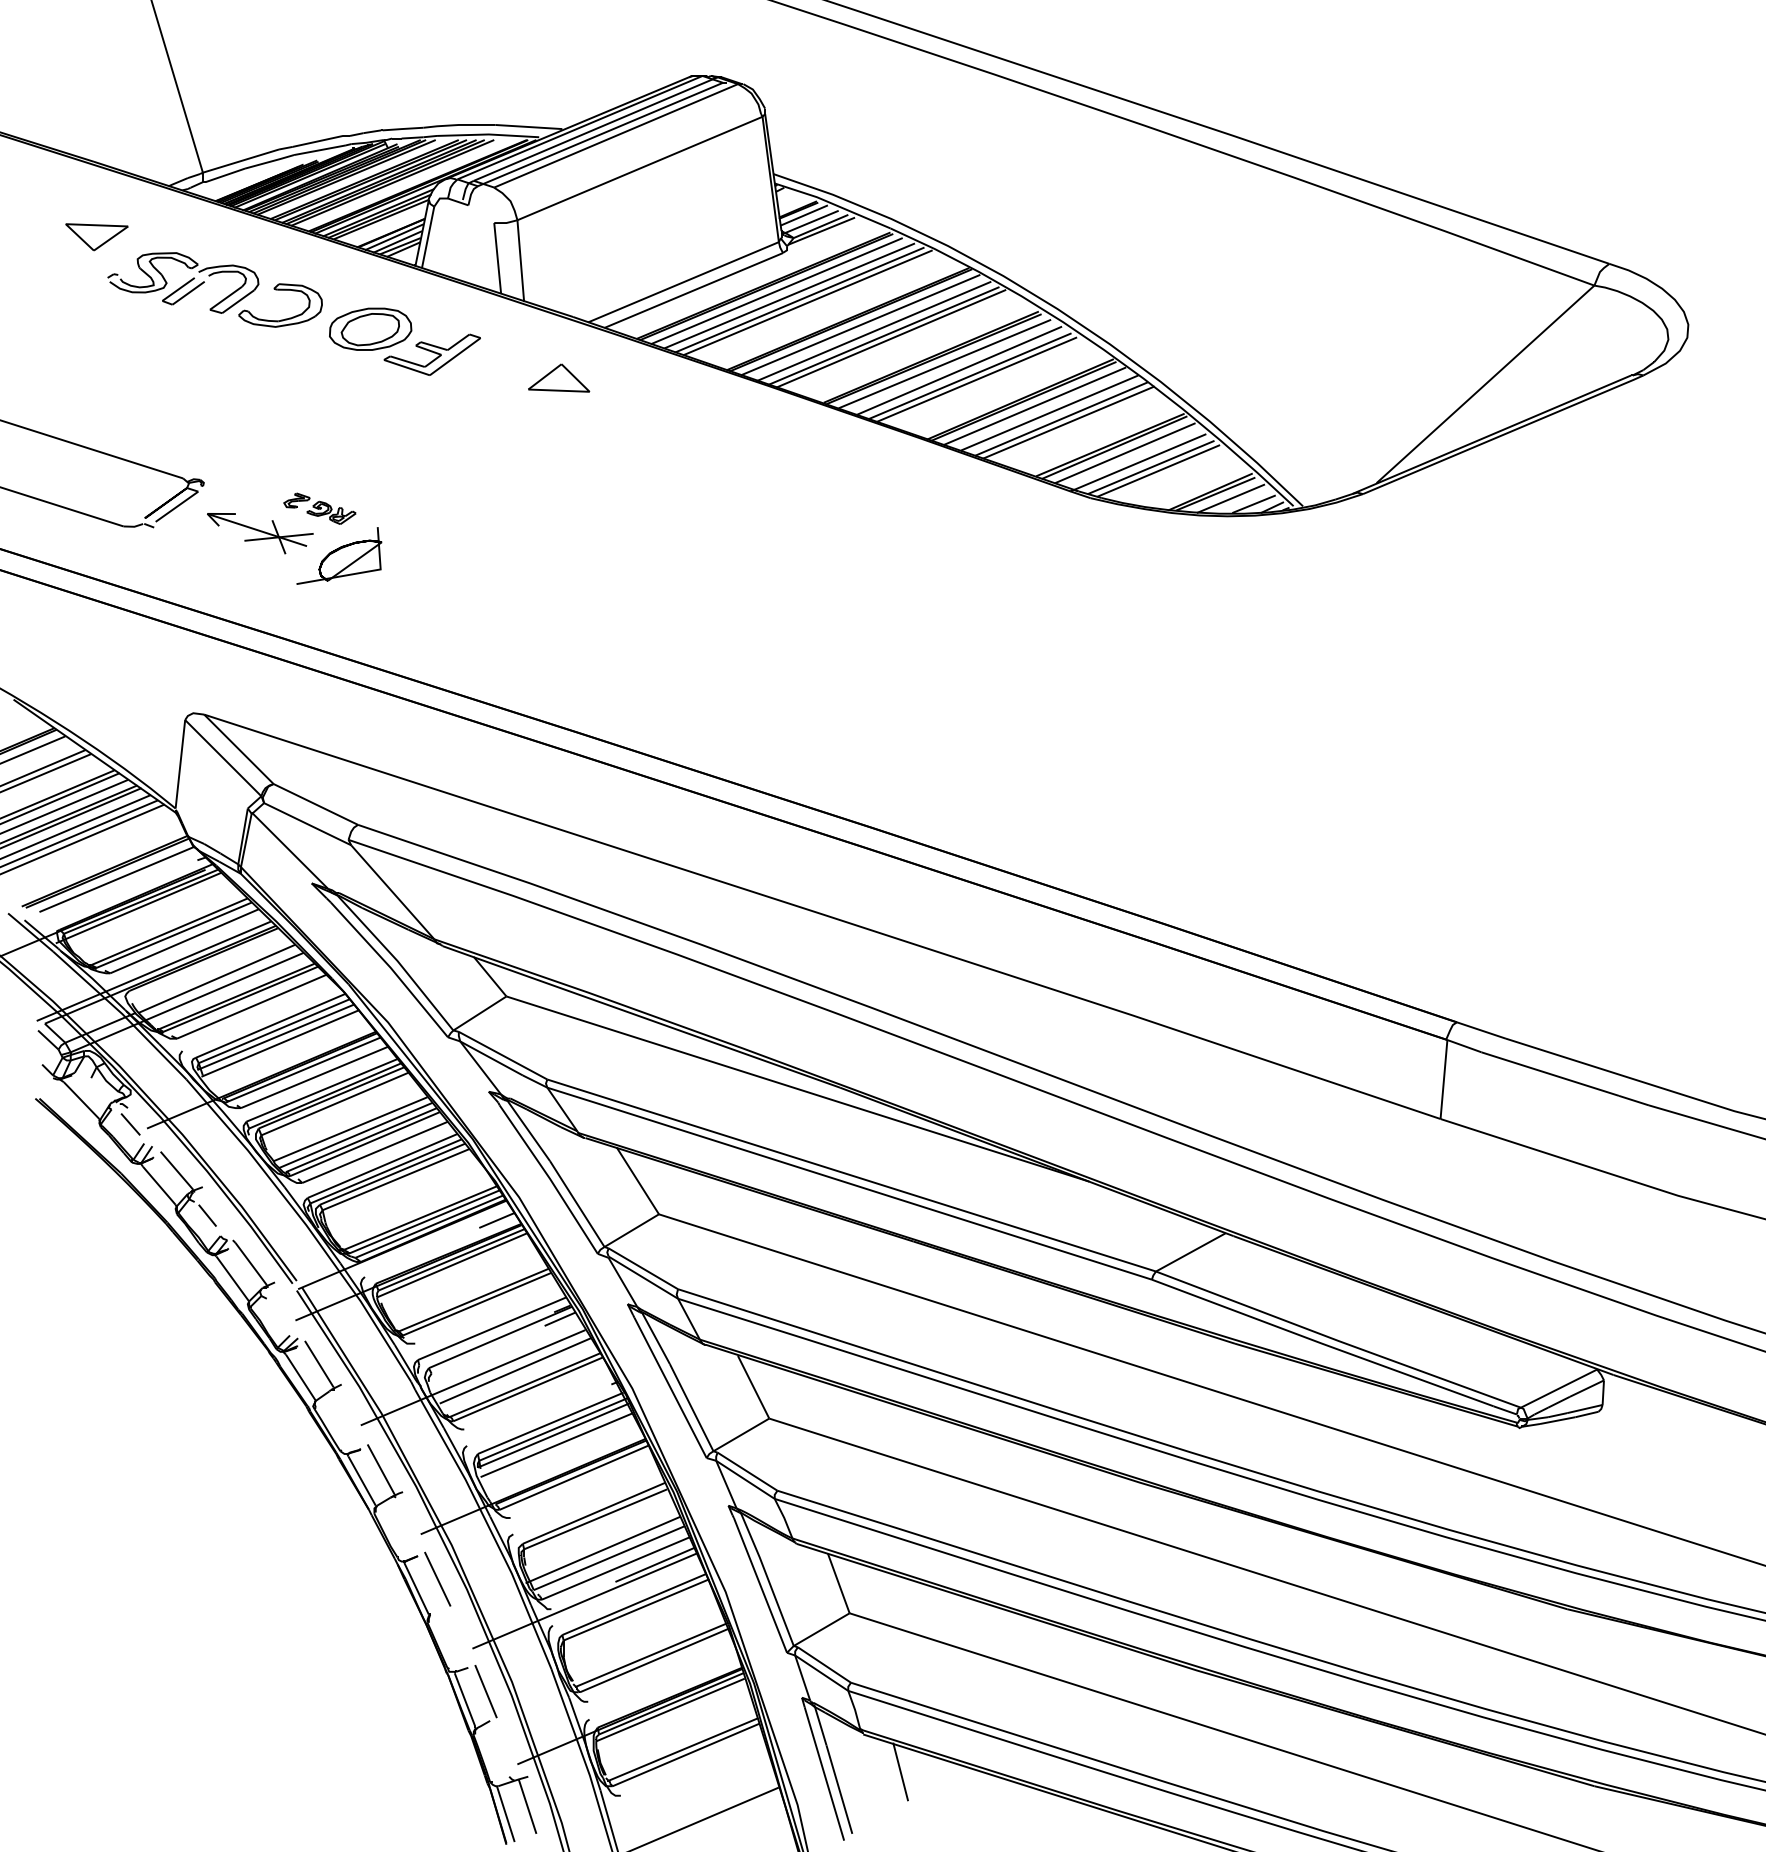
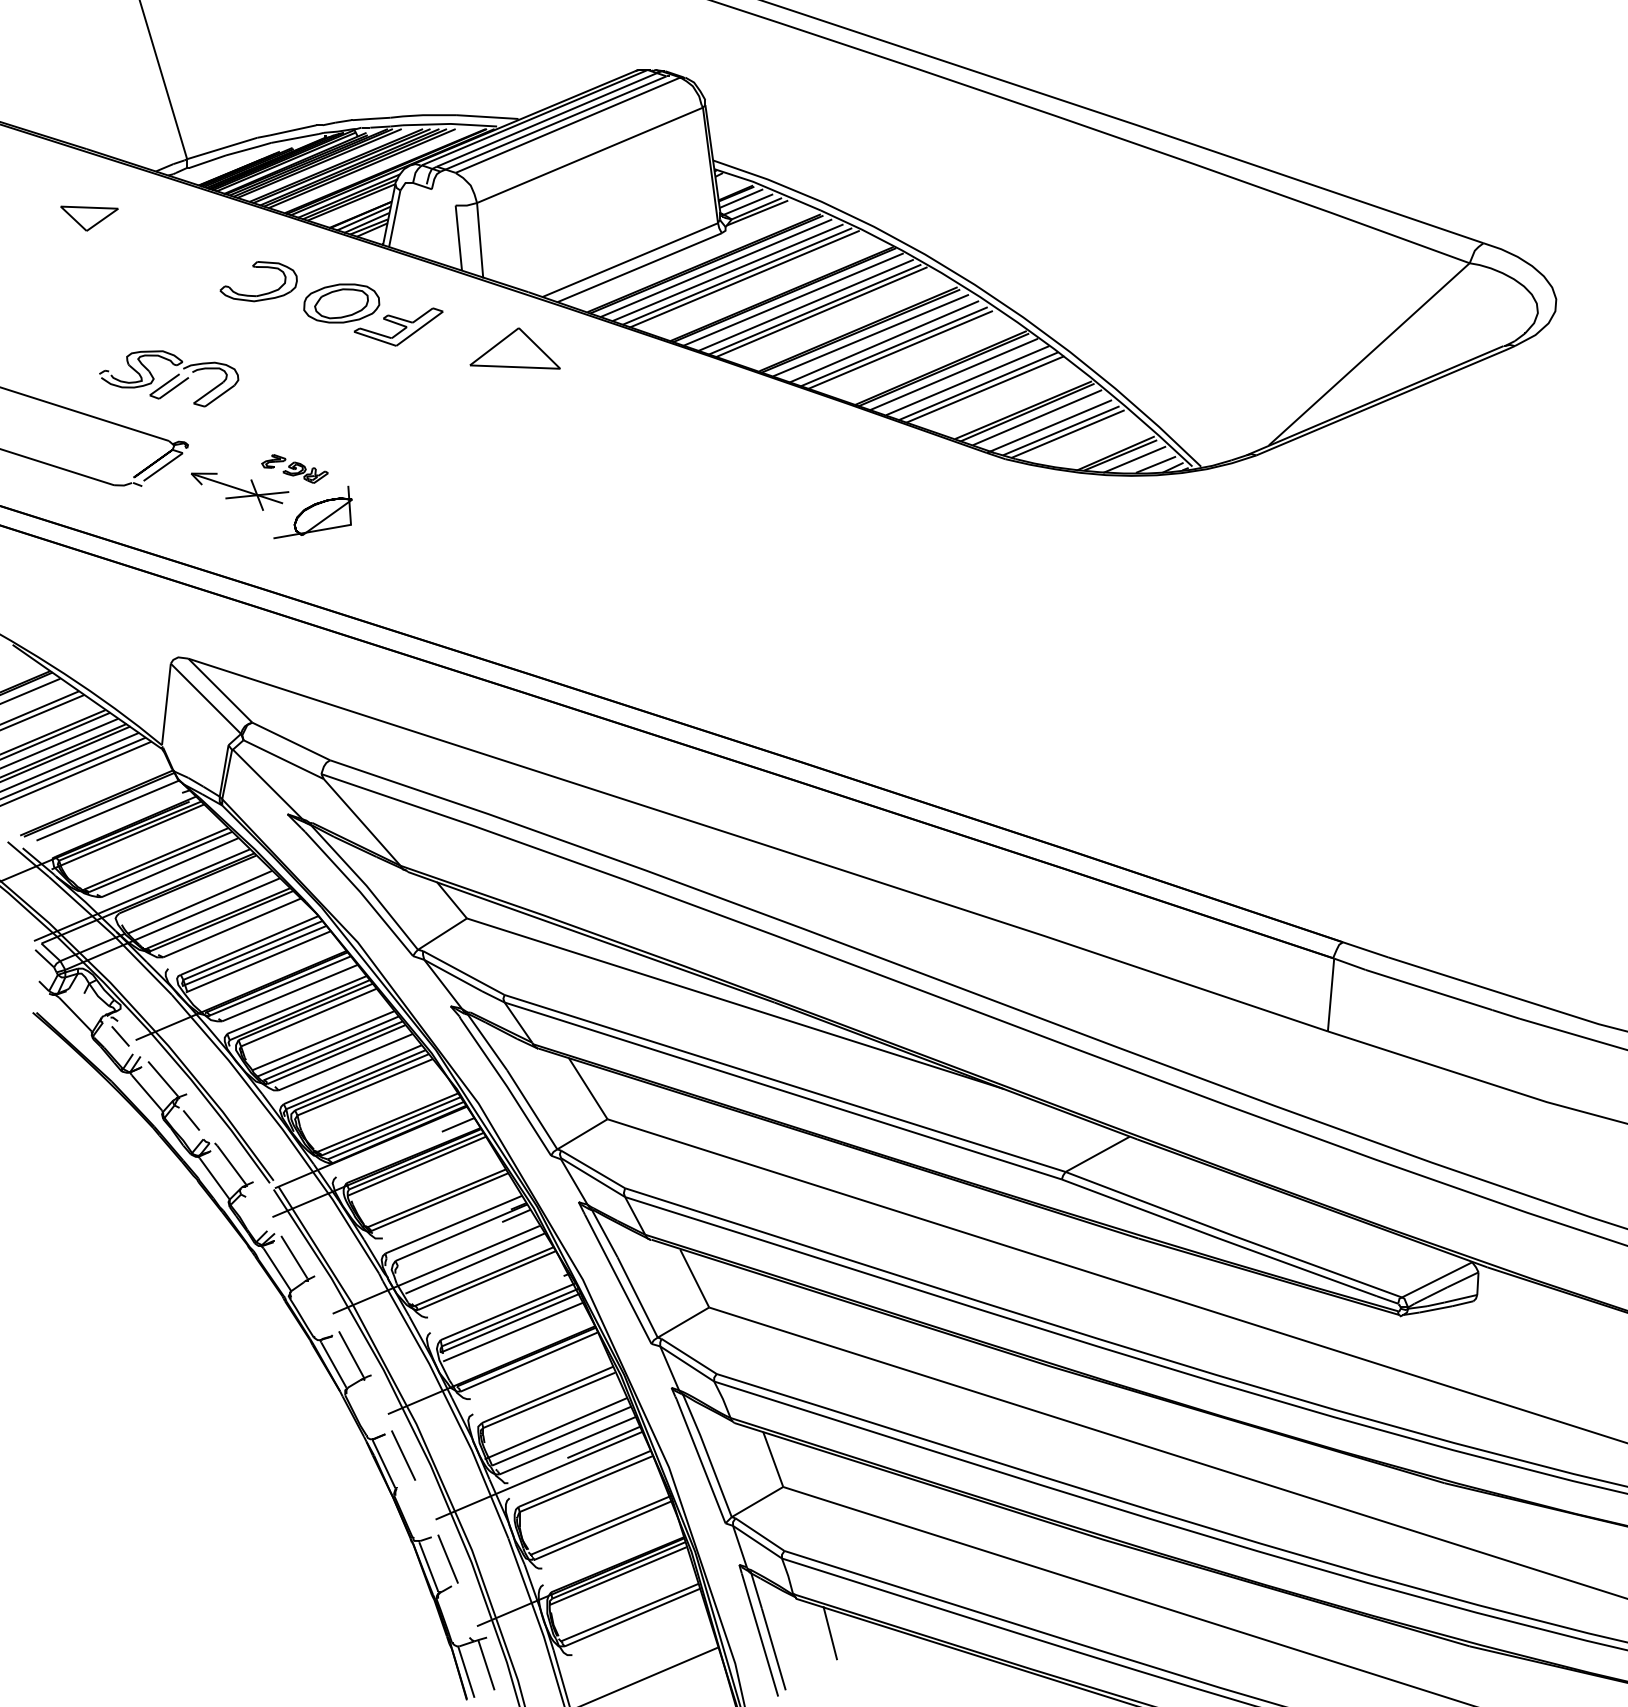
part: (183, 282) -> (169, 378), moved
part: (559, 377) -> (515, 347), size x1.6

